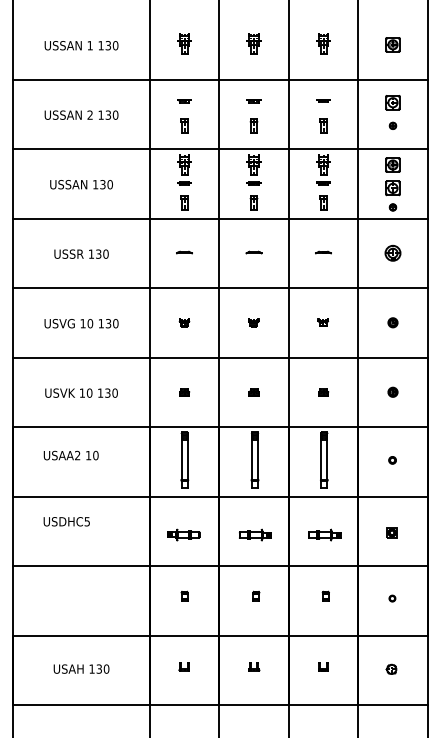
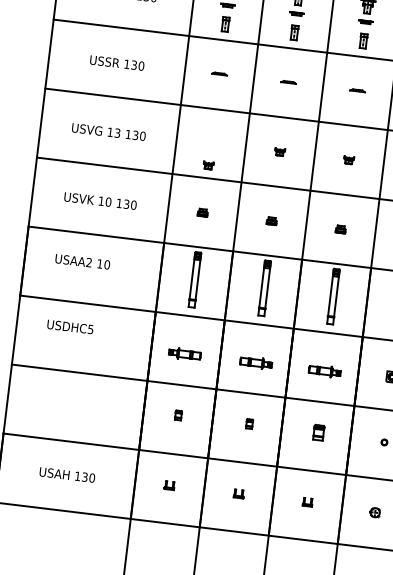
part: (184, 322) -> (208, 165), moved
text: (90, 323) -> (117, 133), 10 -> 13
part: (325, 595) -> (318, 431), size x1.6

